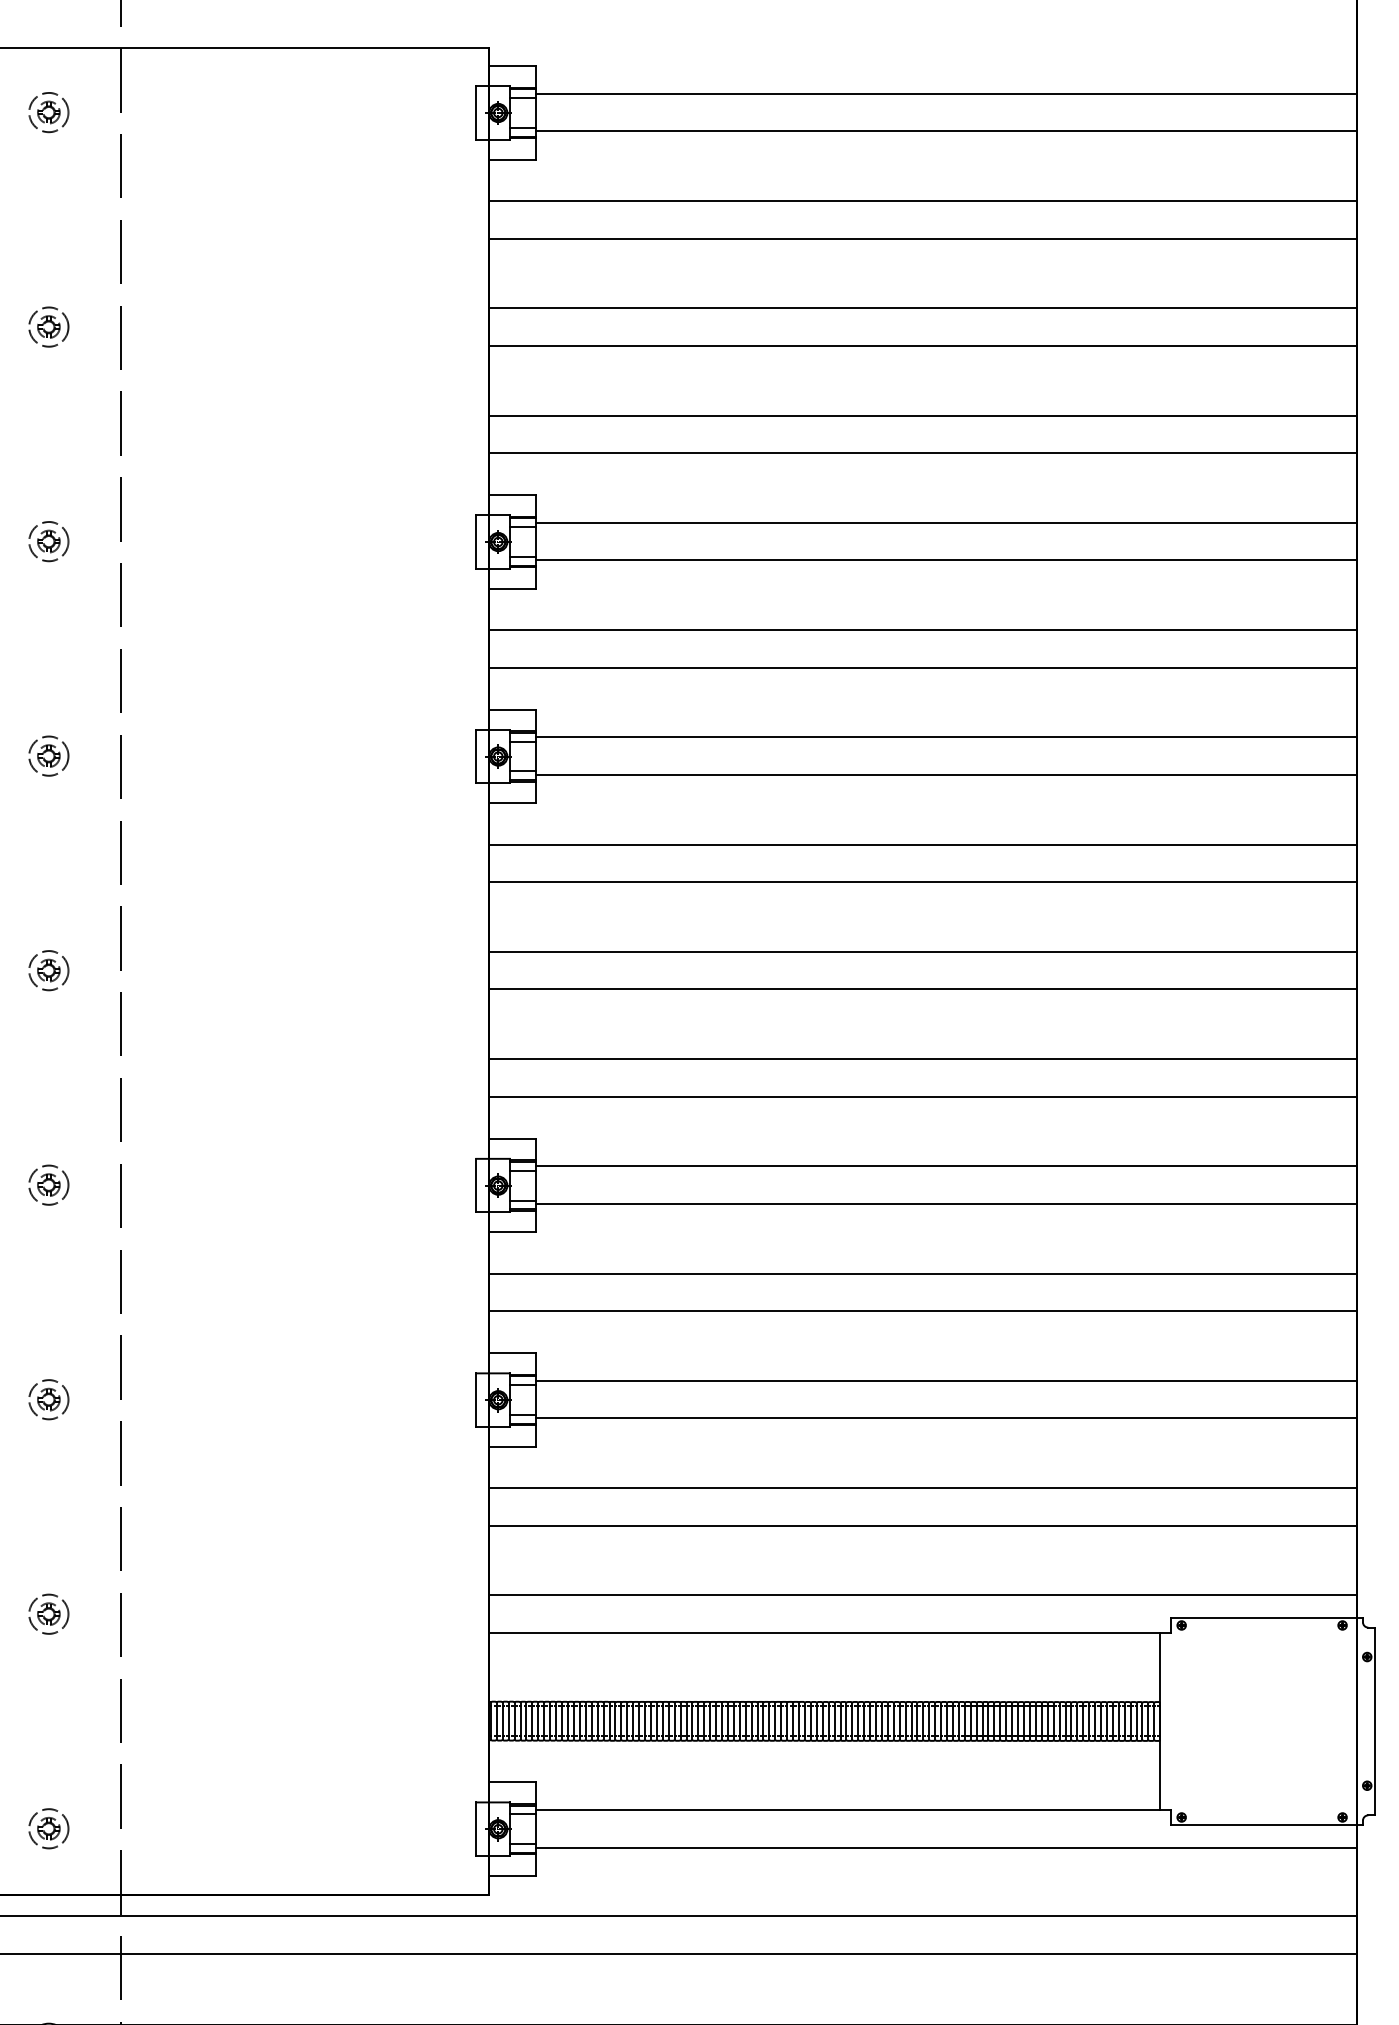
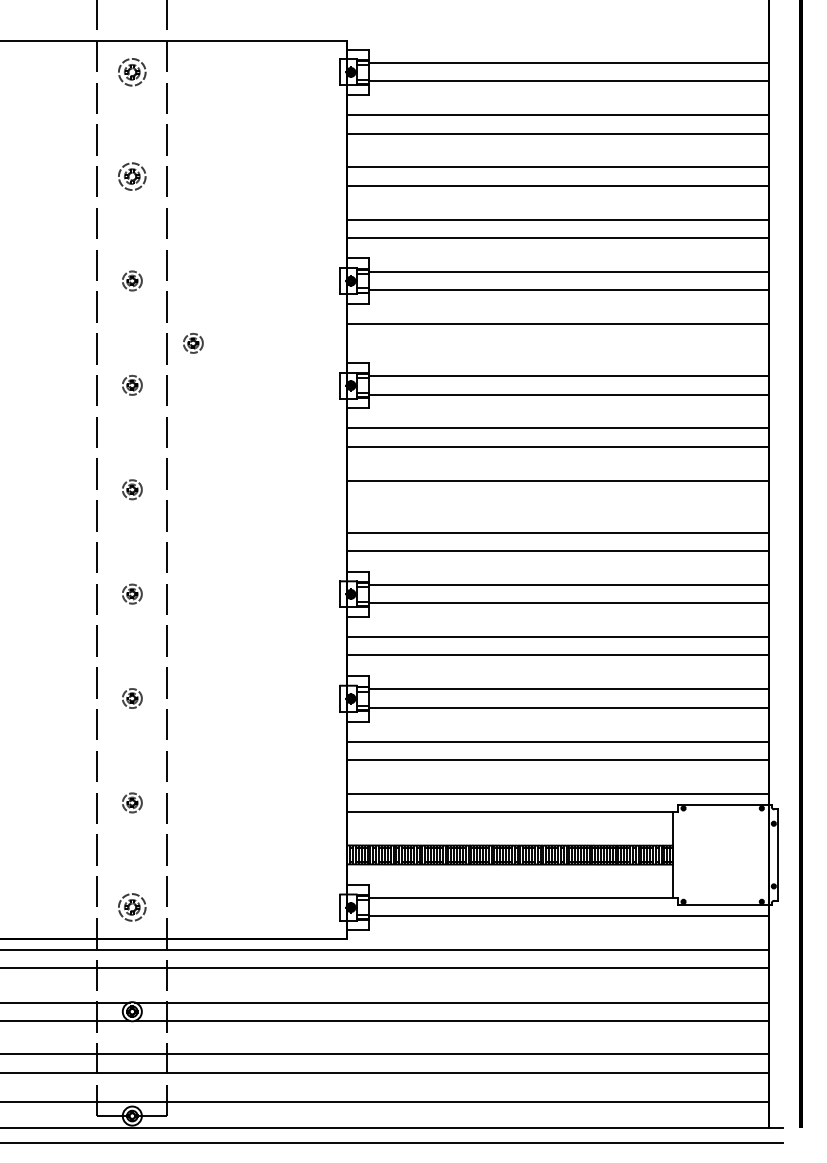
part: (49, 111) -> (132, 71), size x1.4
part: (49, 326) -> (132, 176), size x1.4
line: (922, 668) -> (557, 342), removed
part: (174, 670) -> (193, 343), added
line: (922, 988) -> (557, 498), removed
part: (49, 1827) -> (132, 906), size x1.4

